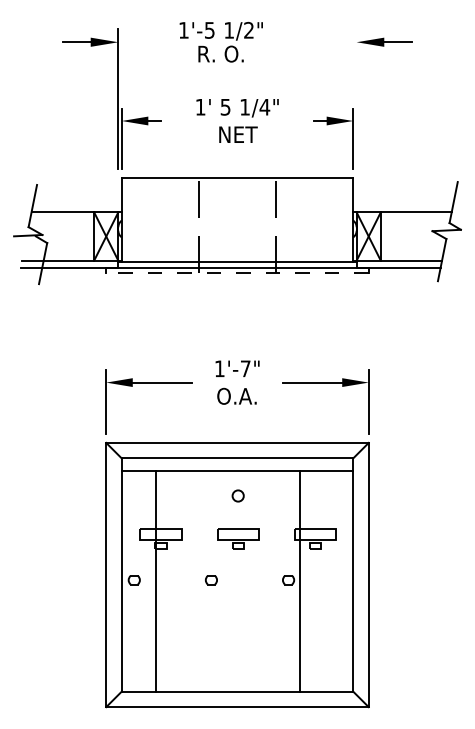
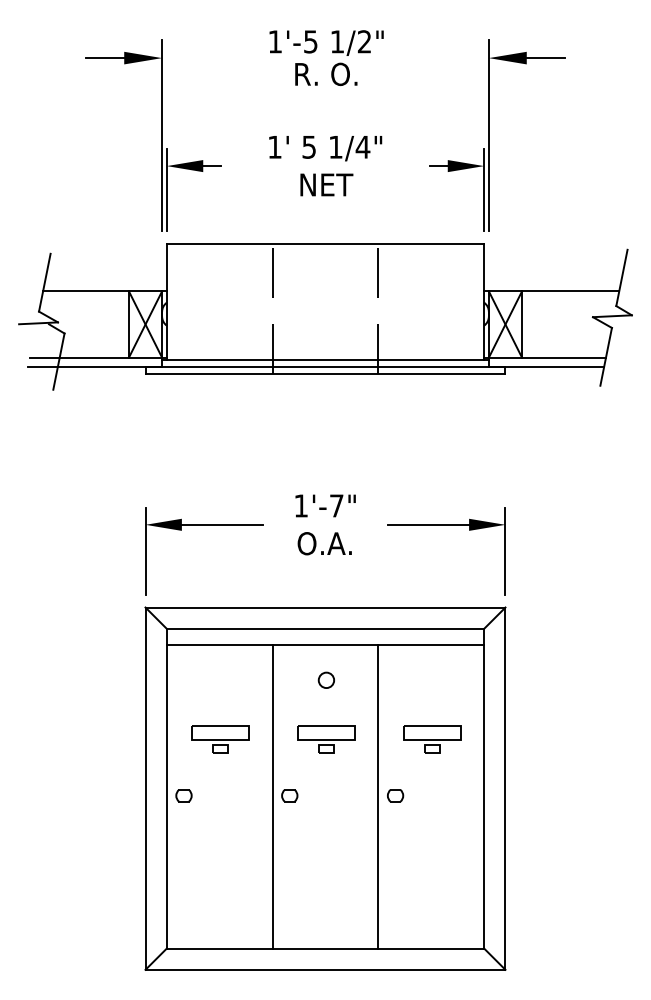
text: (220, 41) -> (325, 57), moved
line: (356, 98) -> (488, 135), added
line: (237, 272) -> (325, 373), dashed -> solid
line: (155, 580) -> (272, 796), moved
line: (300, 580) -> (378, 796), moved

